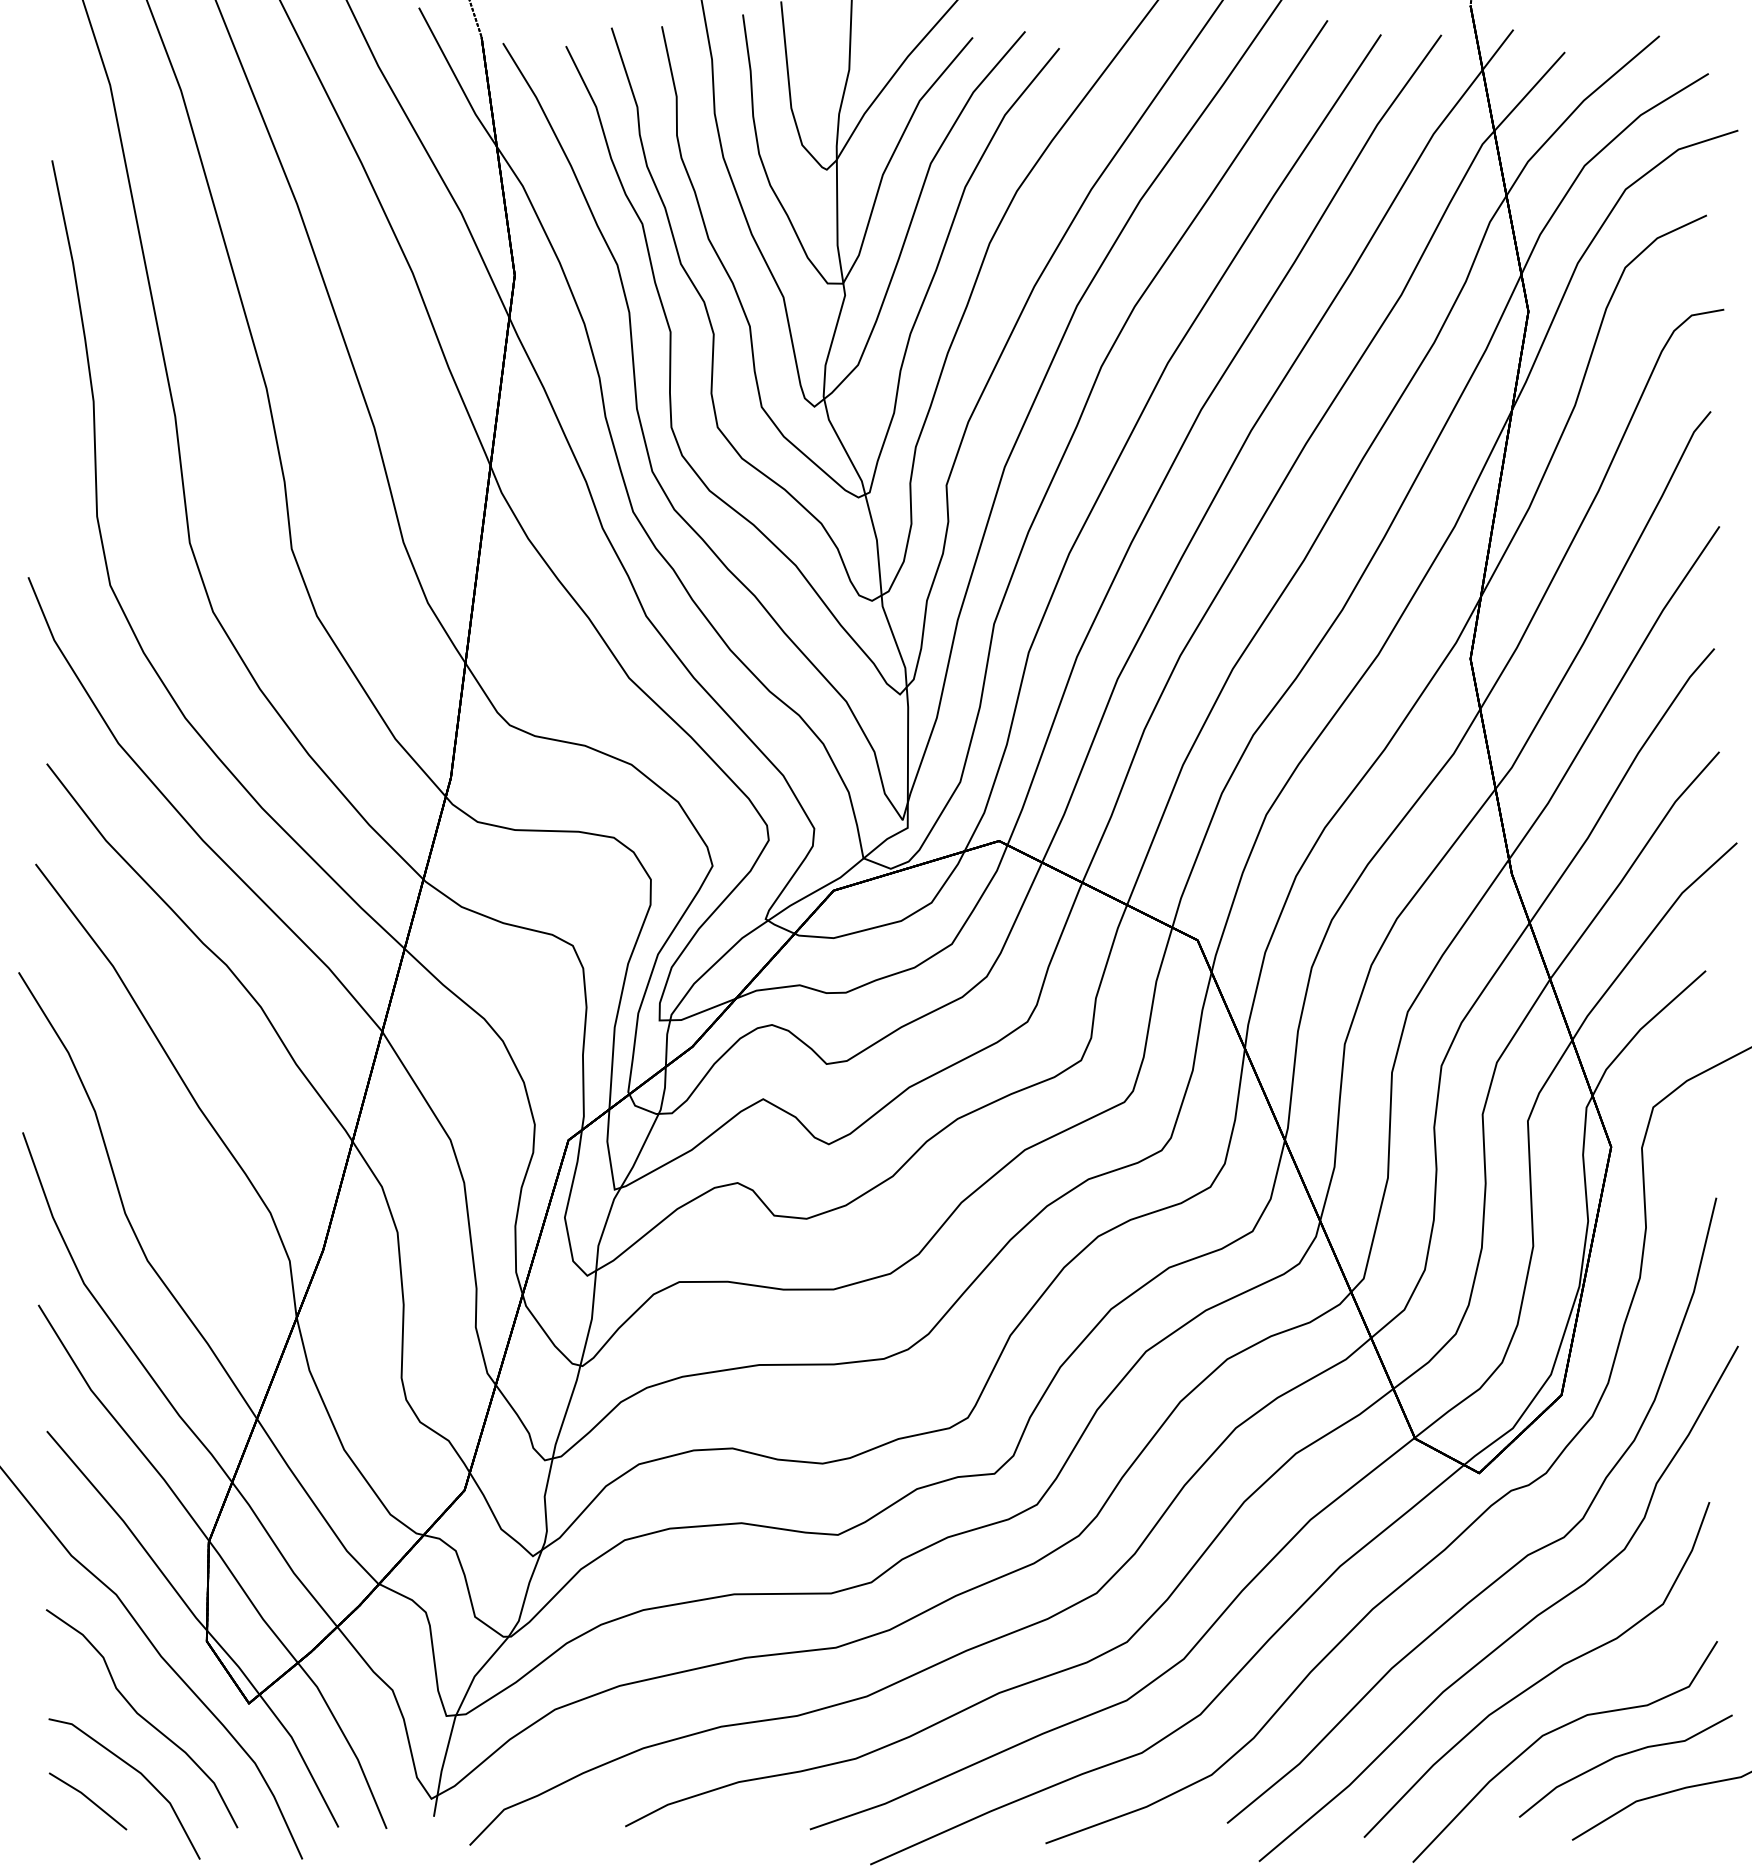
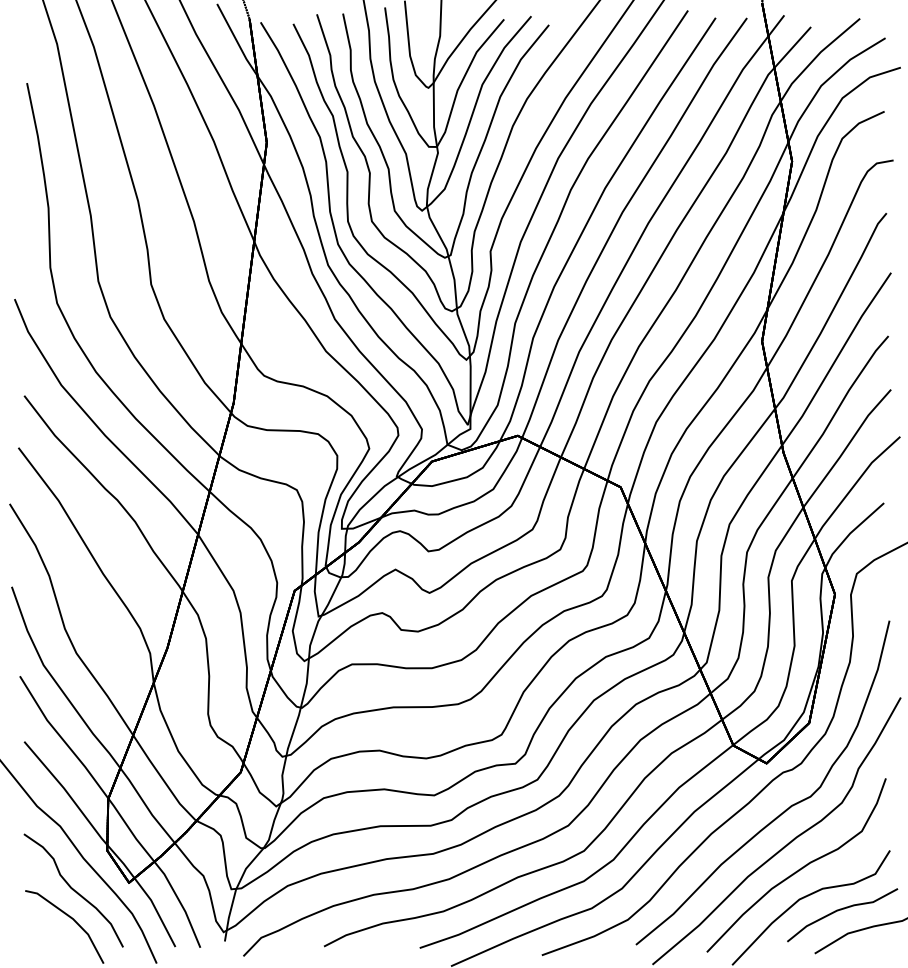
line: (87, 1799) -> (45, 932), removed

